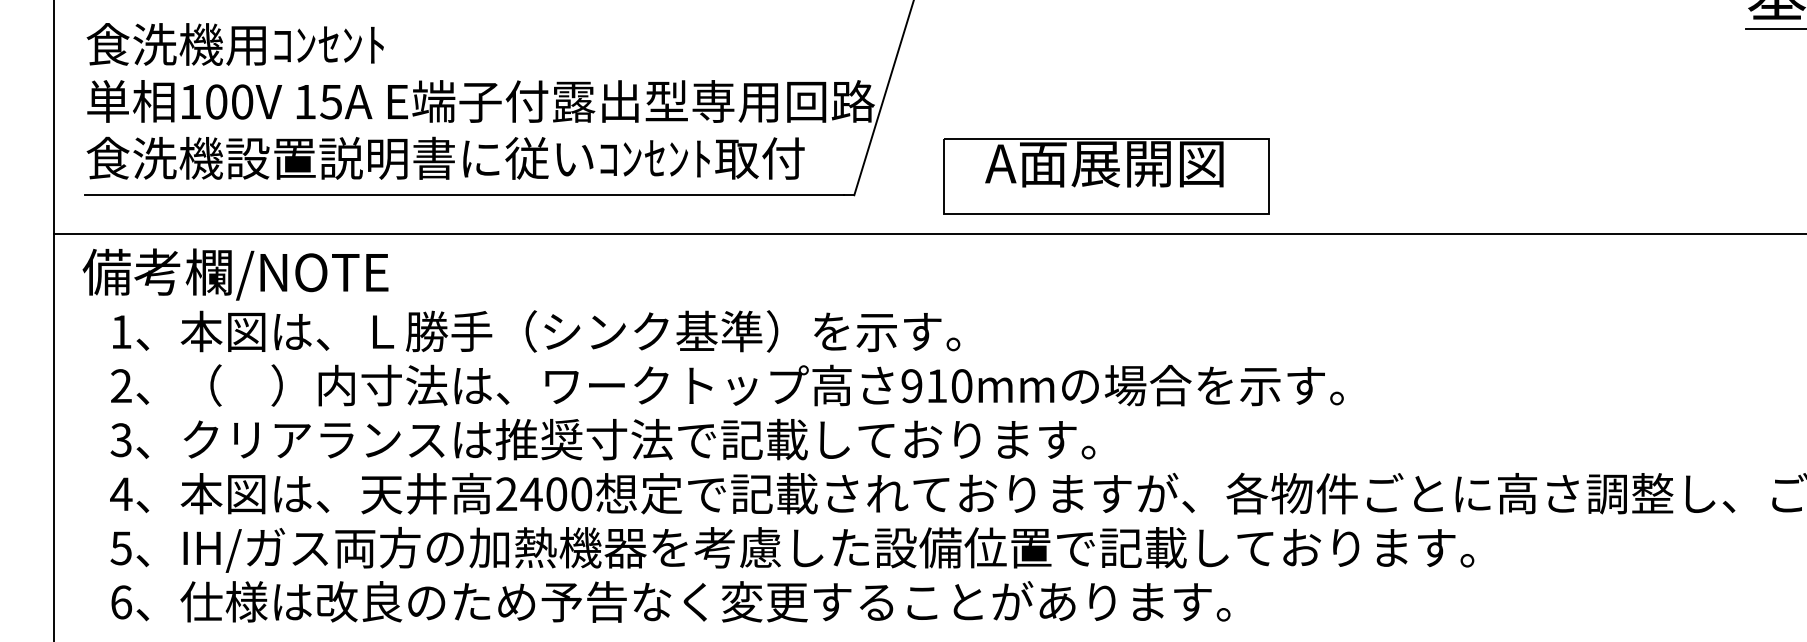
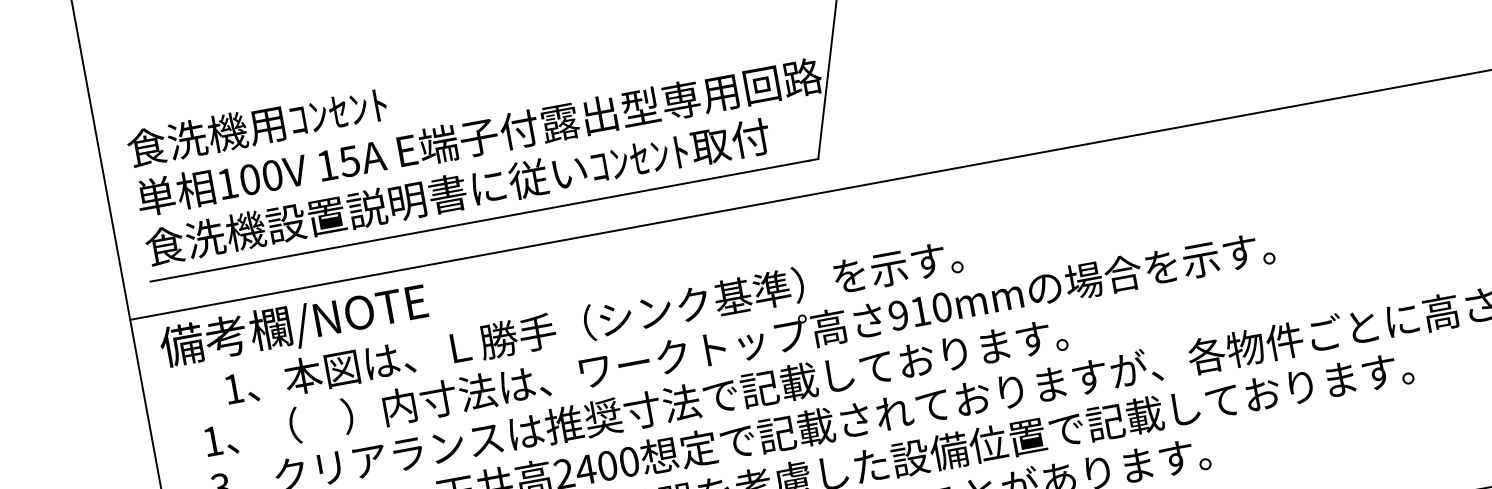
part: (1106, 176) -> (1034, 102), removed
text: (536, 331) -> (593, 322), moved
text: (121, 385) -> (212, 440), 2 -> 1

